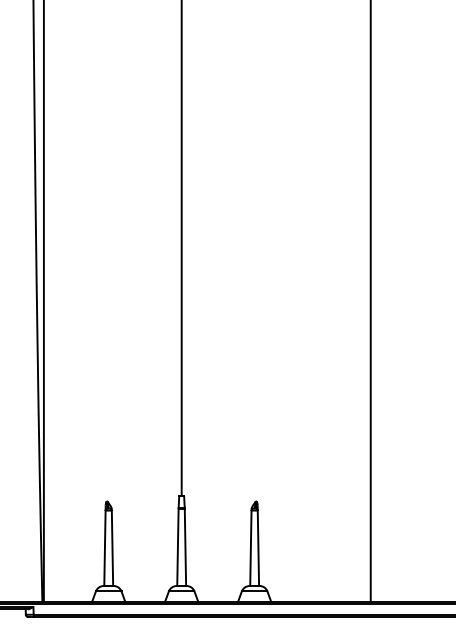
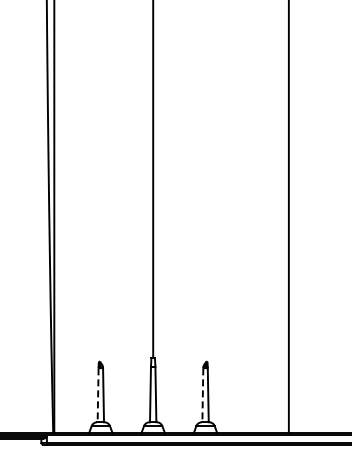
line: (105, 548) -> (98, 395), solid -> dashed
line: (250, 548) -> (202, 395), solid -> dashed

